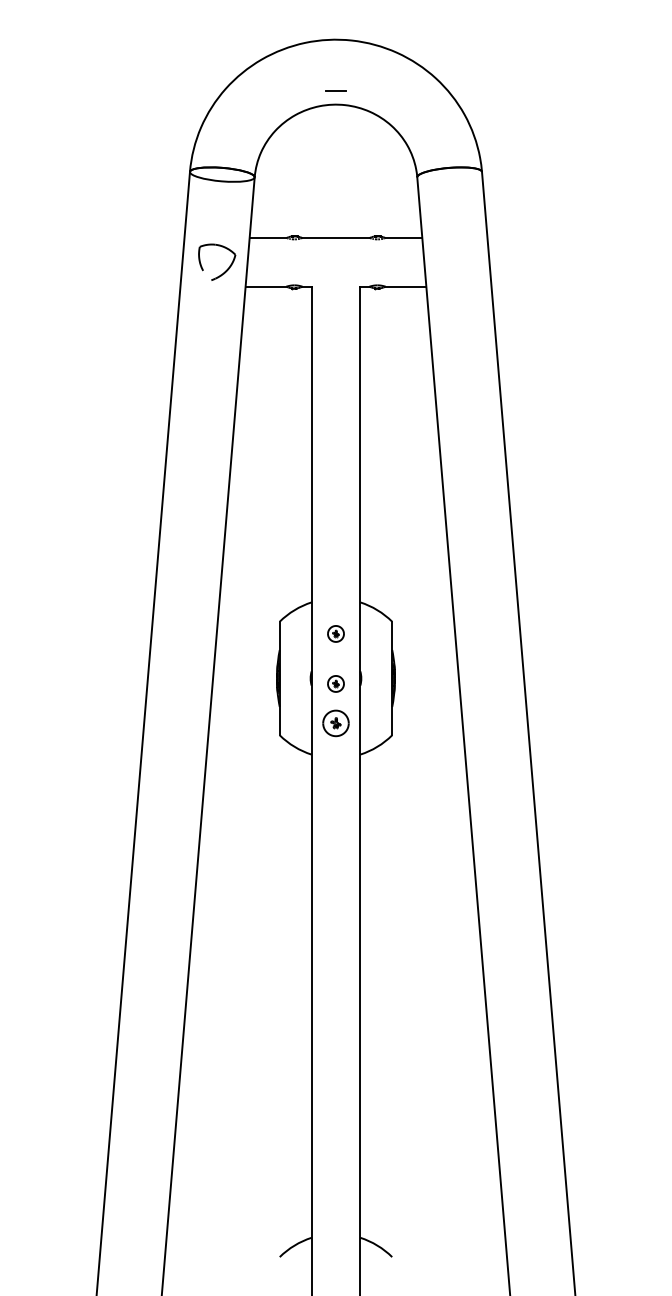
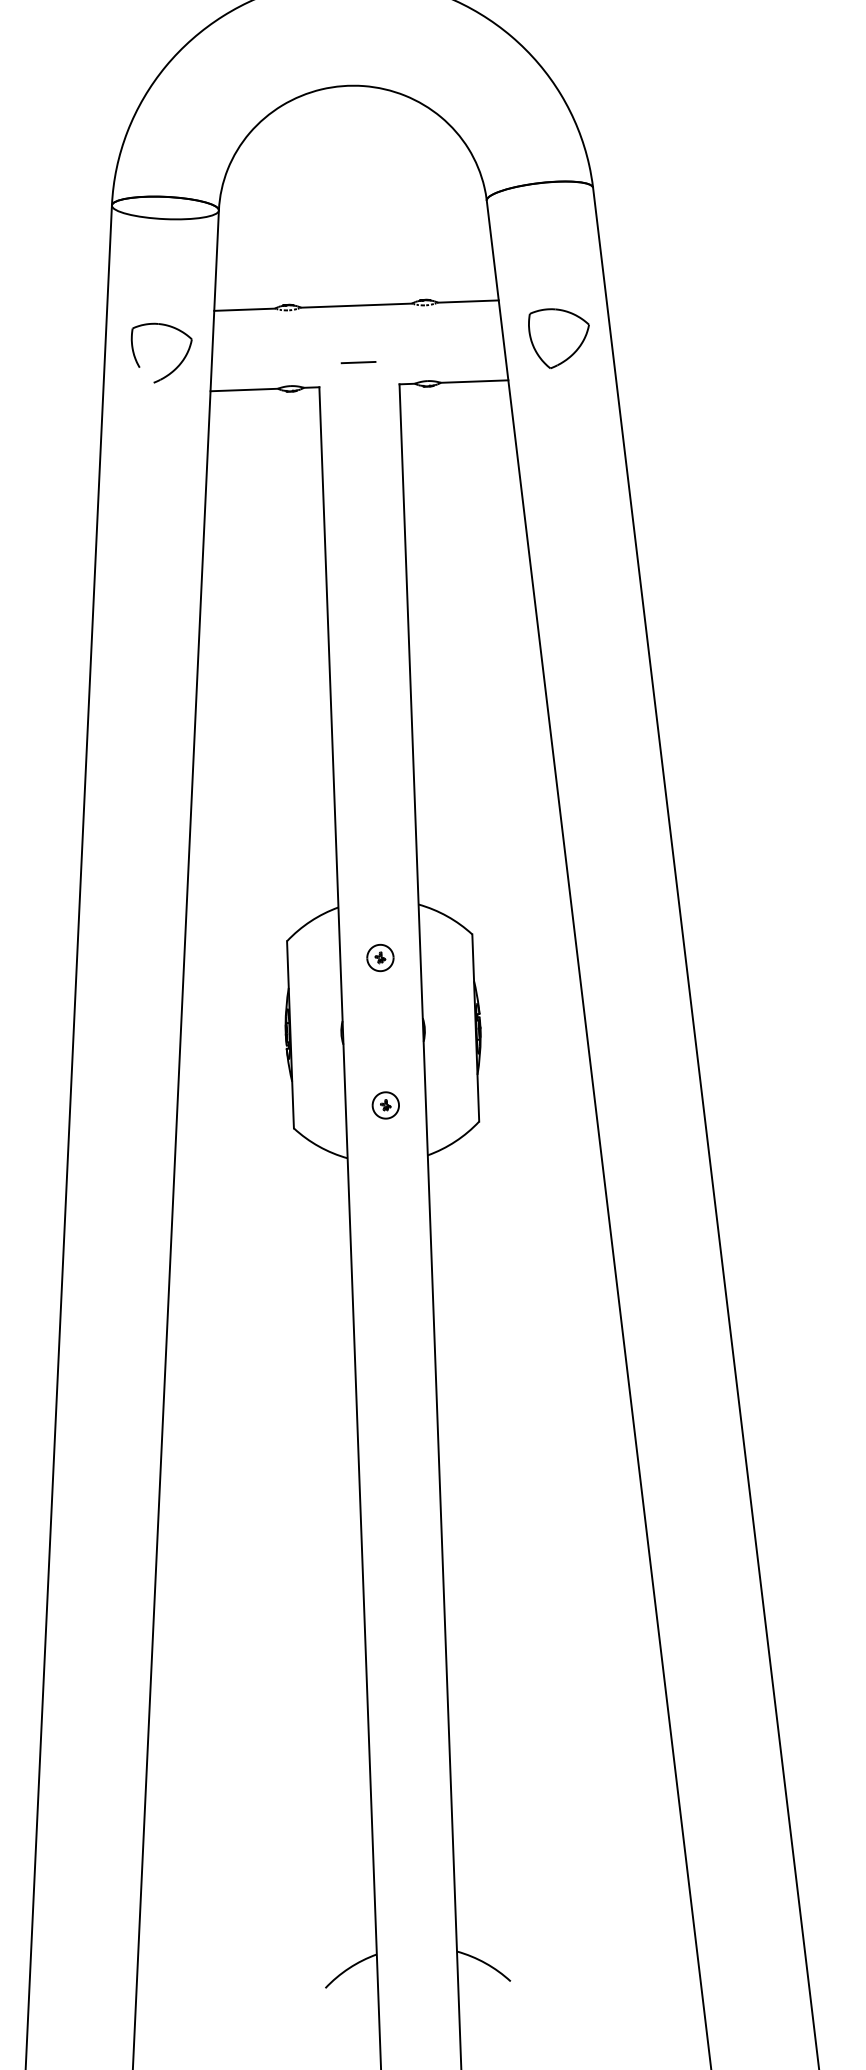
line: (335, 90) -> (357, 362), moved
part: (458, 262) -> (559, 338), added
part: (335, 683) -> (382, 1039), removed
part: (335, 723) -> (385, 1105), size x0.62

